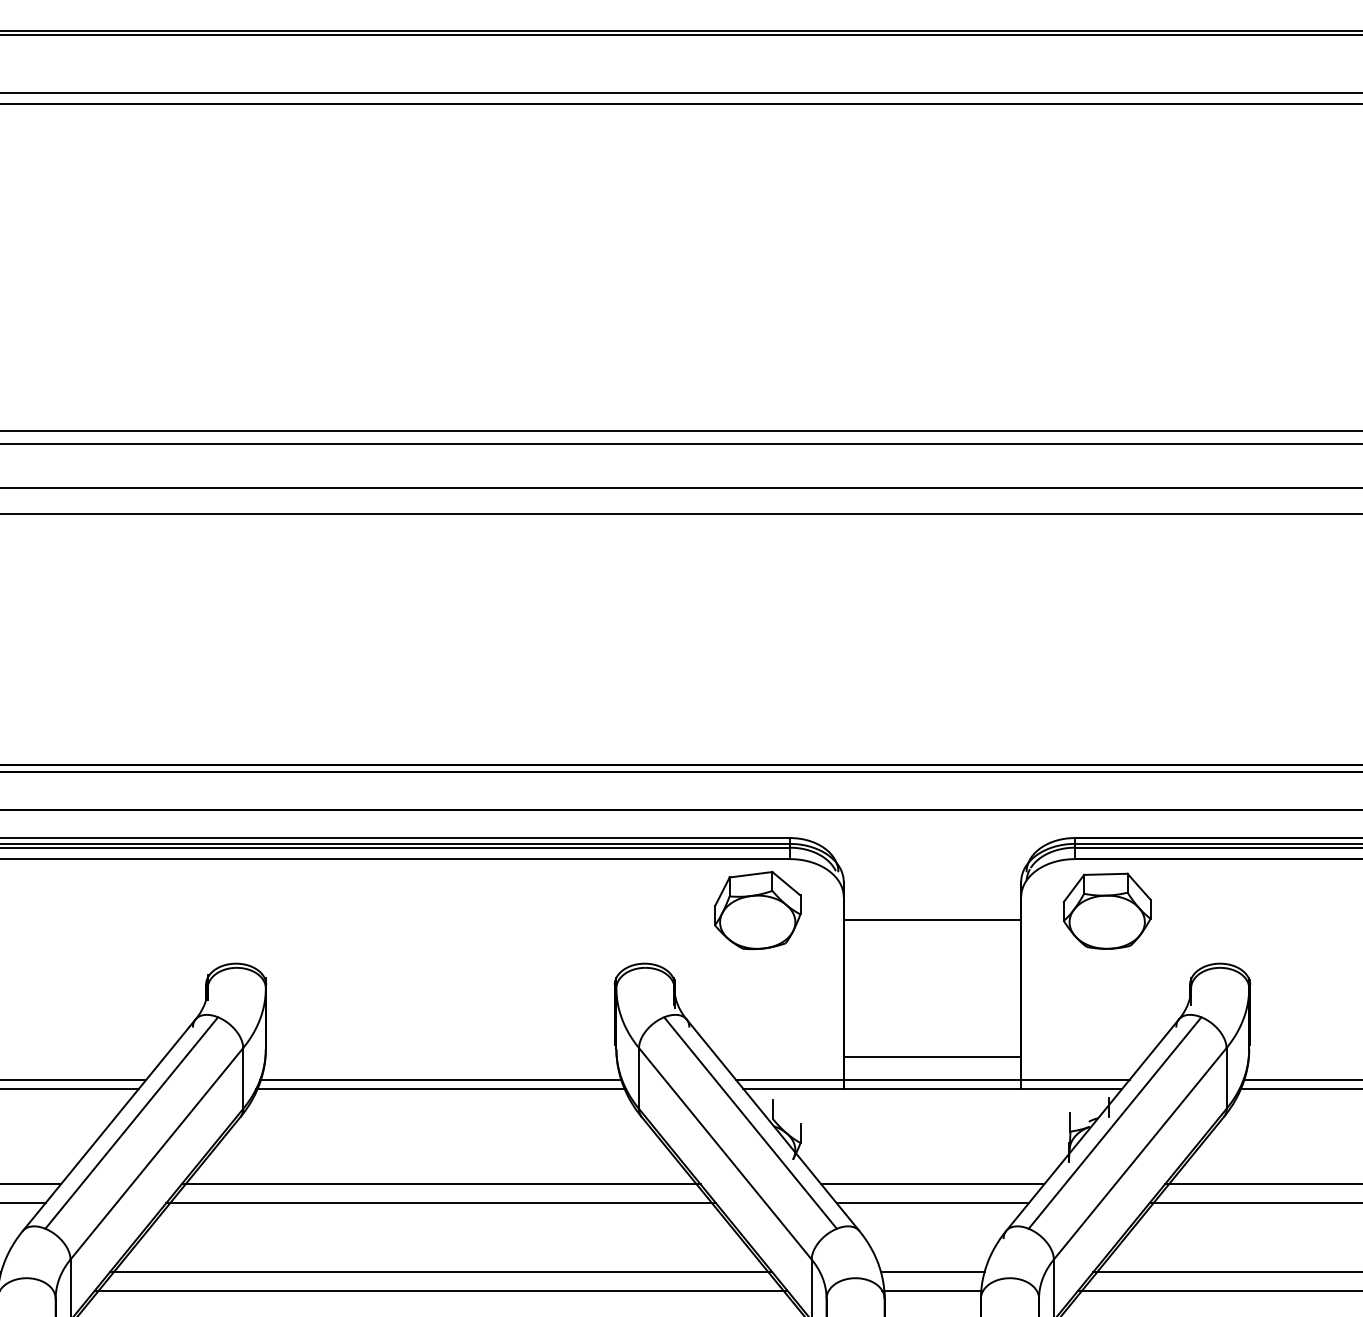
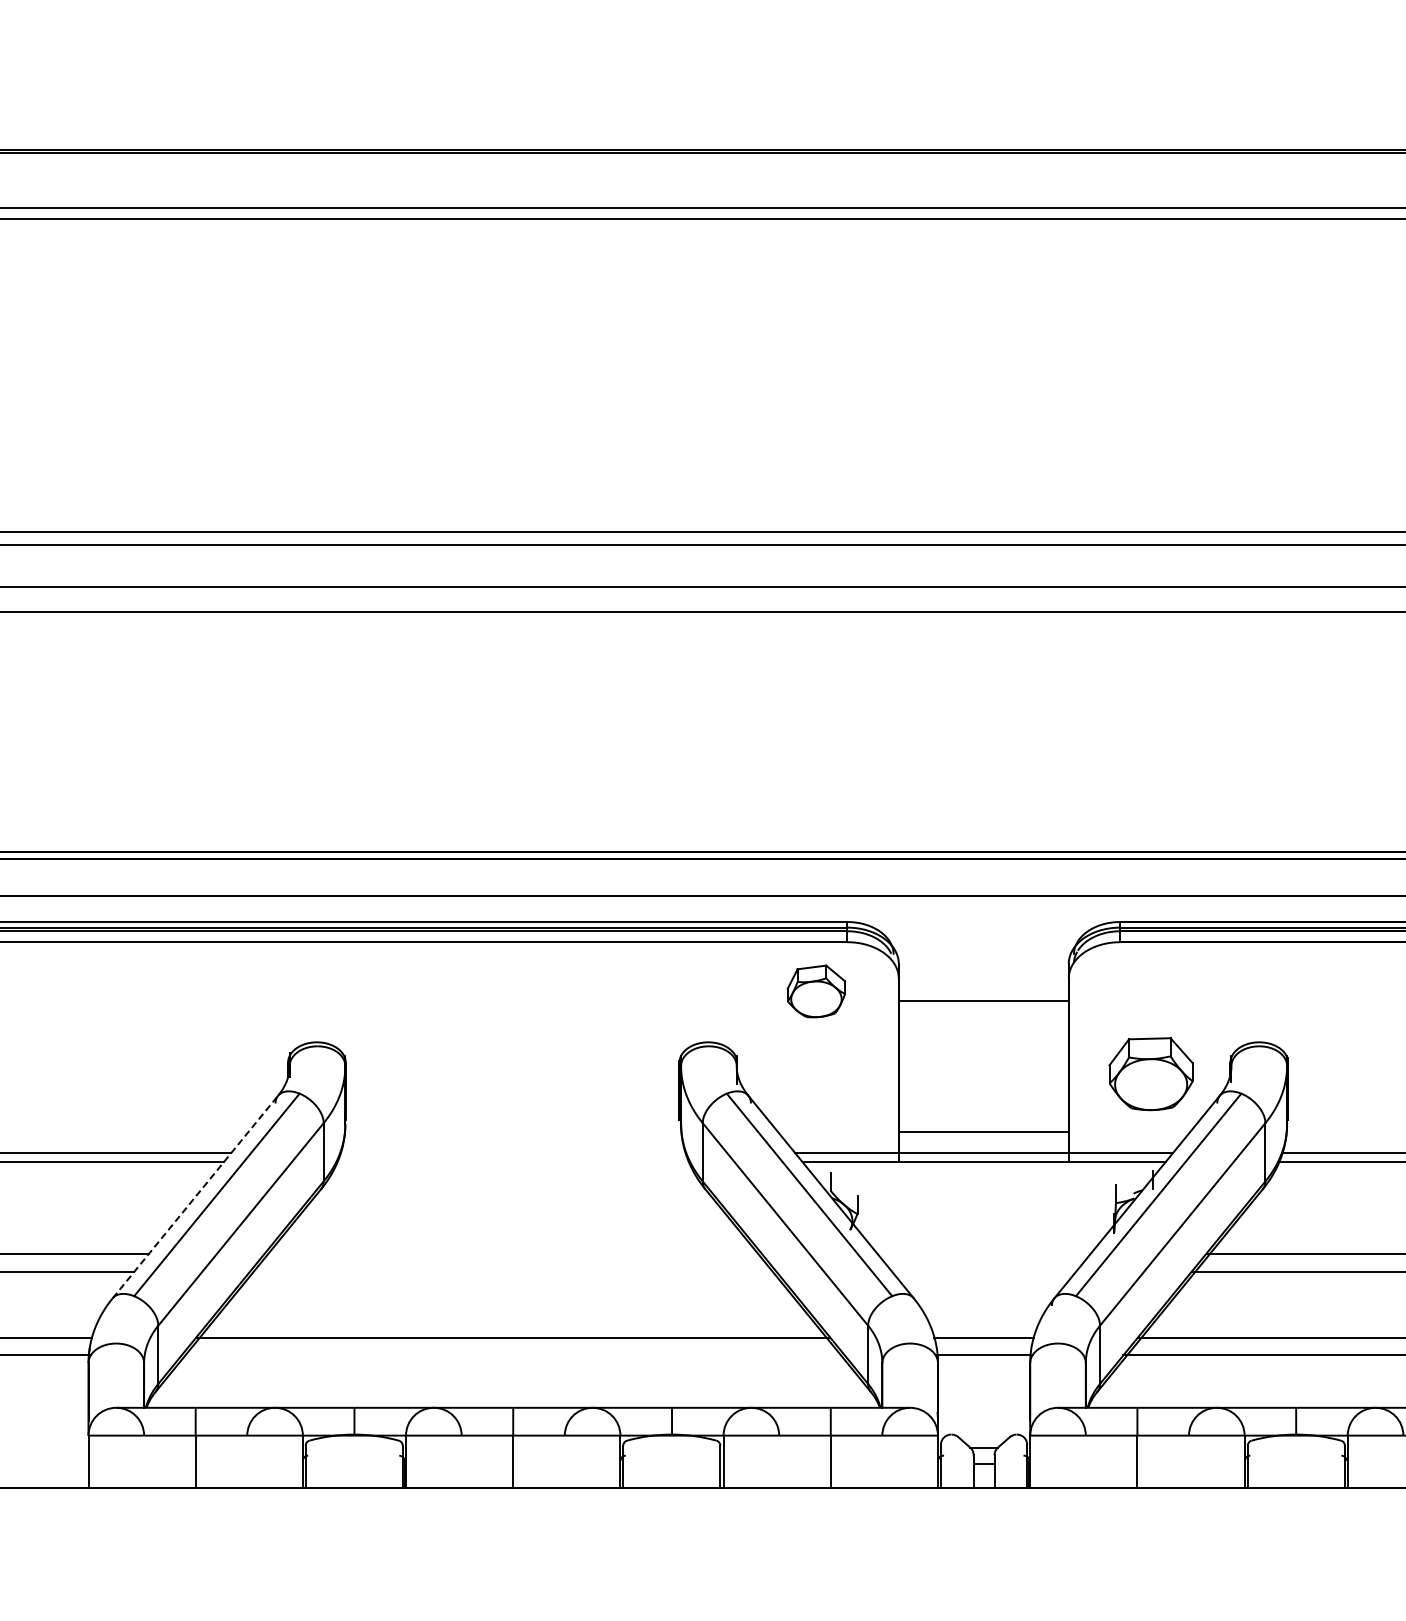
part: (757, 910) -> (816, 991), size x0.7
part: (1106, 911) -> (1150, 1074), moved
line: (441, 1079) -> (513, 1153), removed
line: (441, 1089) -> (513, 1162), removed
line: (109, 1125) -> (195, 1197), solid -> dashed
line: (440, 1184) -> (512, 1253), removed
line: (932, 1184) -> (983, 1253), removed
line: (440, 1202) -> (512, 1271), removed
line: (933, 1202) -> (984, 1271), removed
line: (440, 1290) -> (512, 1355), removed

